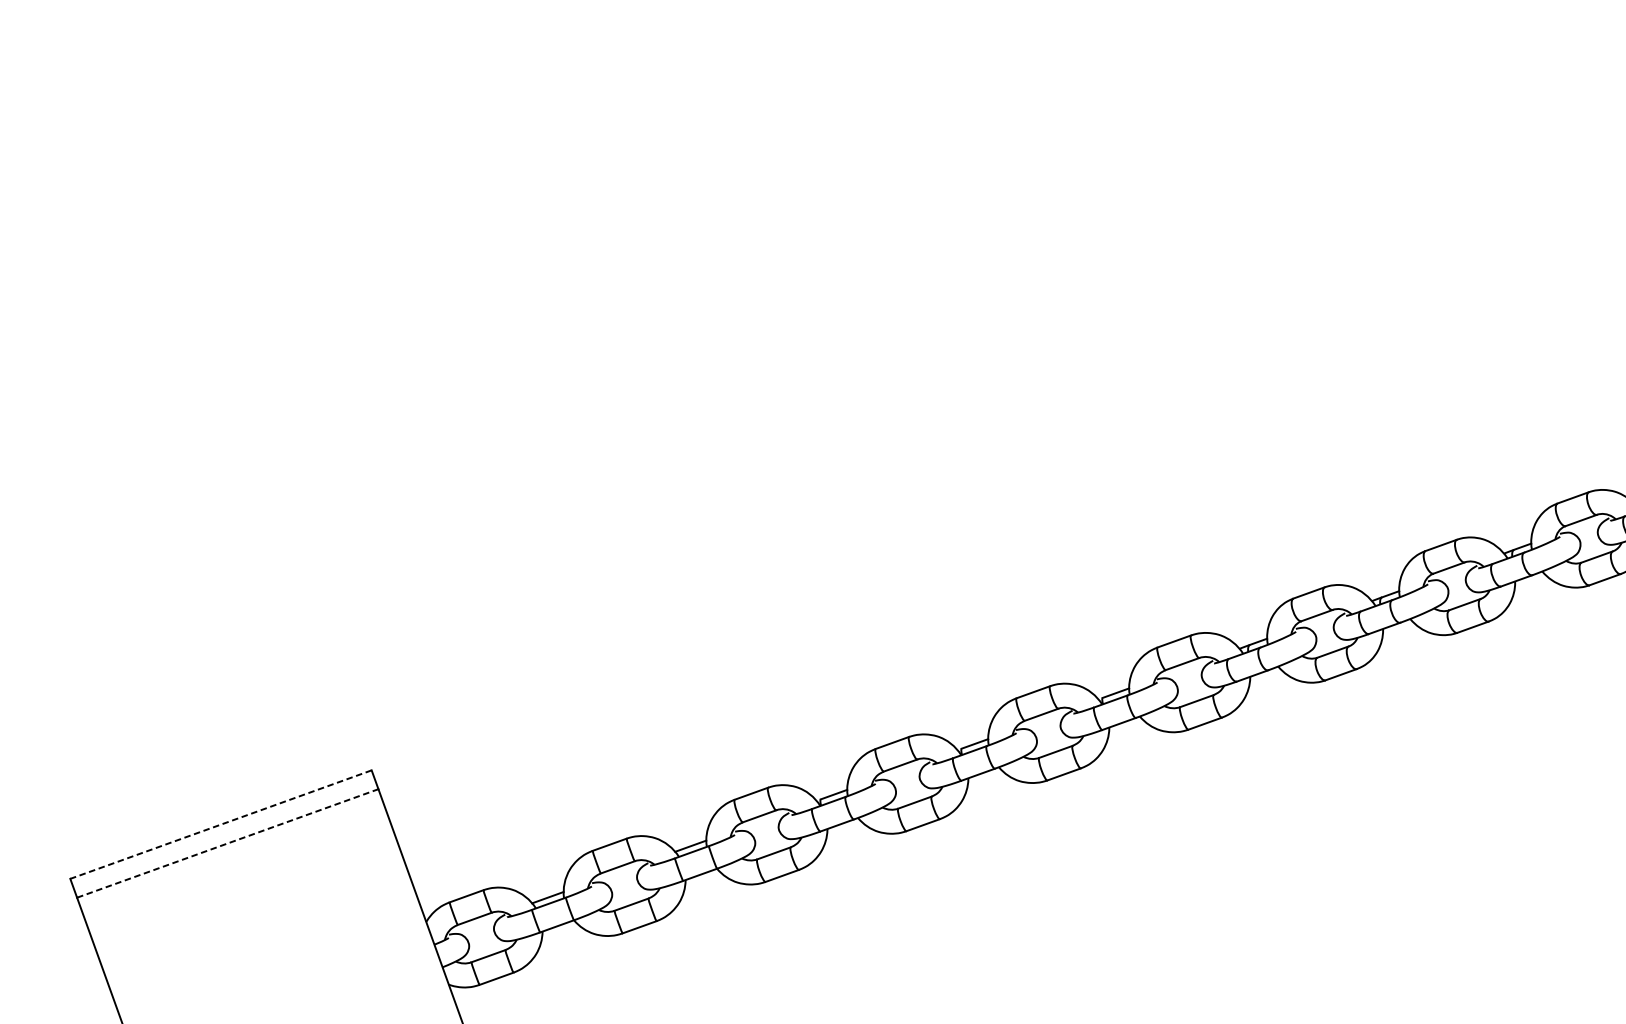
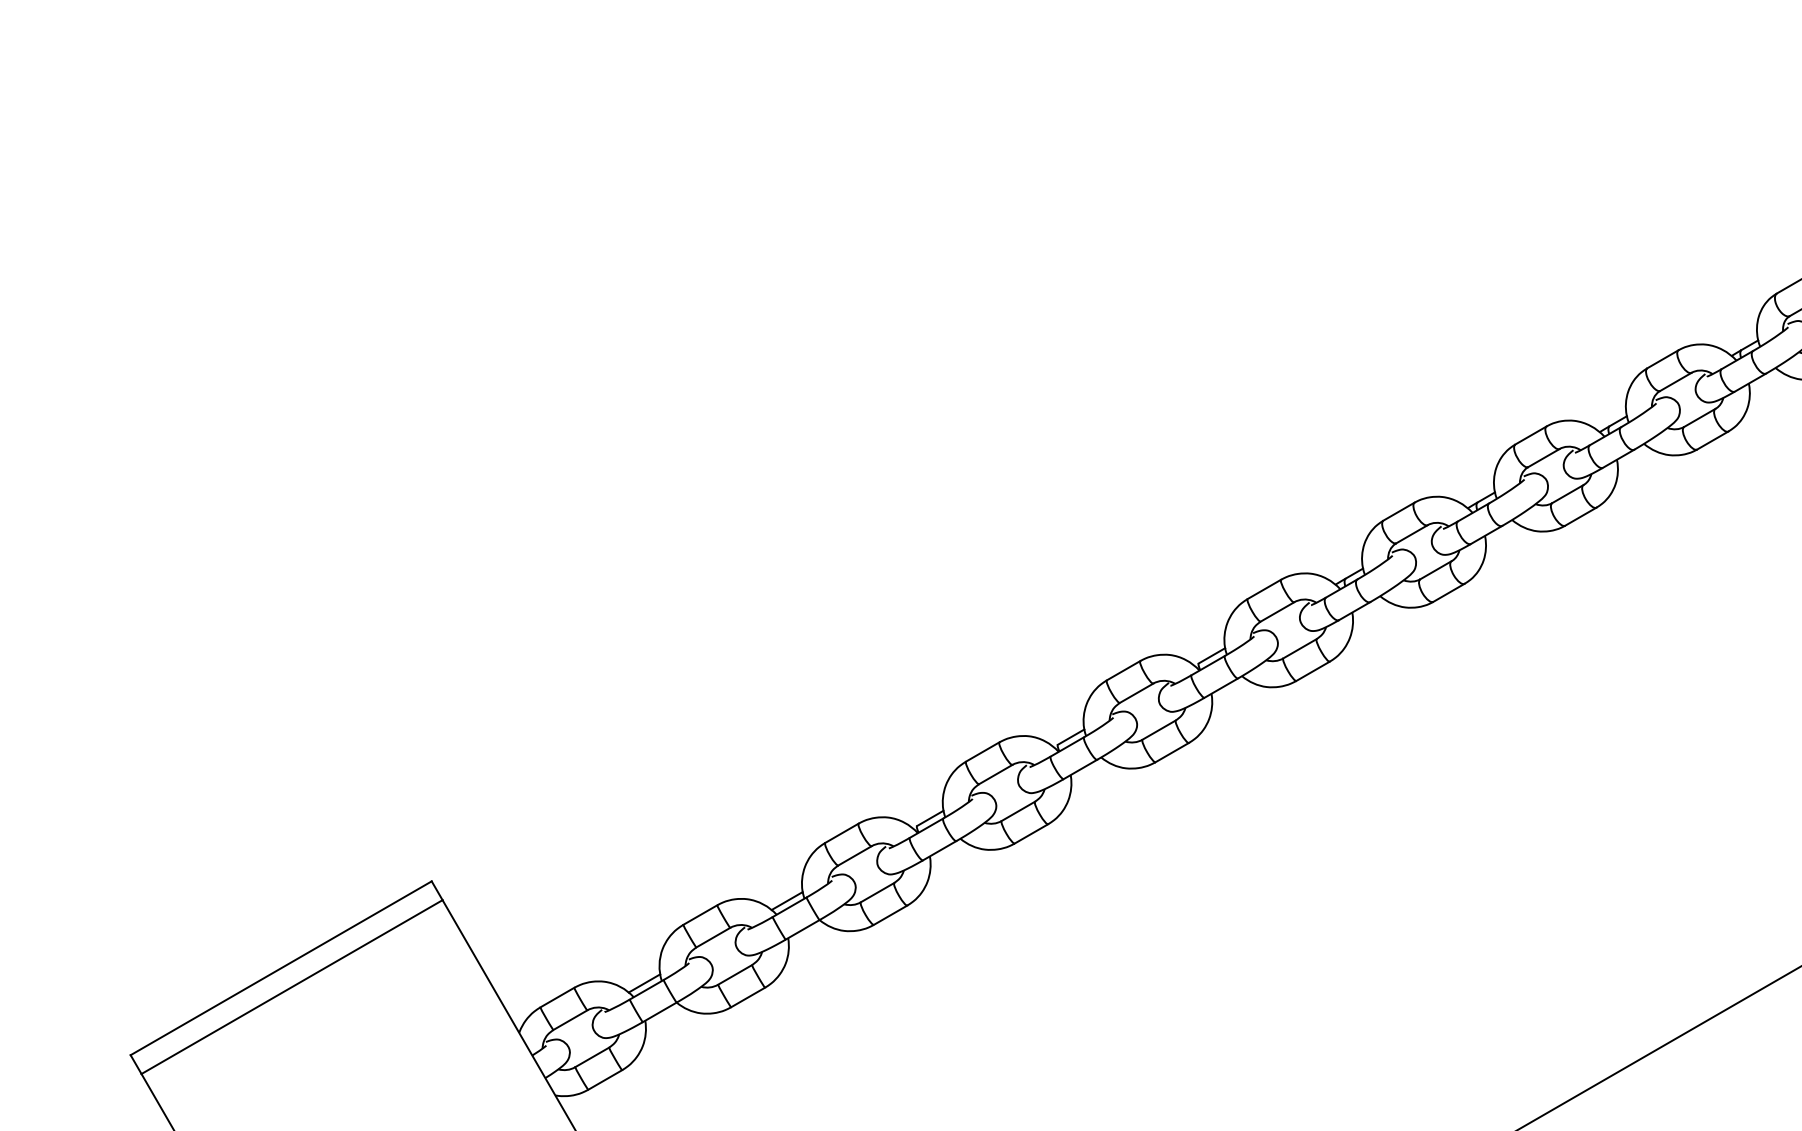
line: (221, 824) -> (281, 968), dashed -> solid
line: (228, 843) -> (292, 987), dashed -> solid

